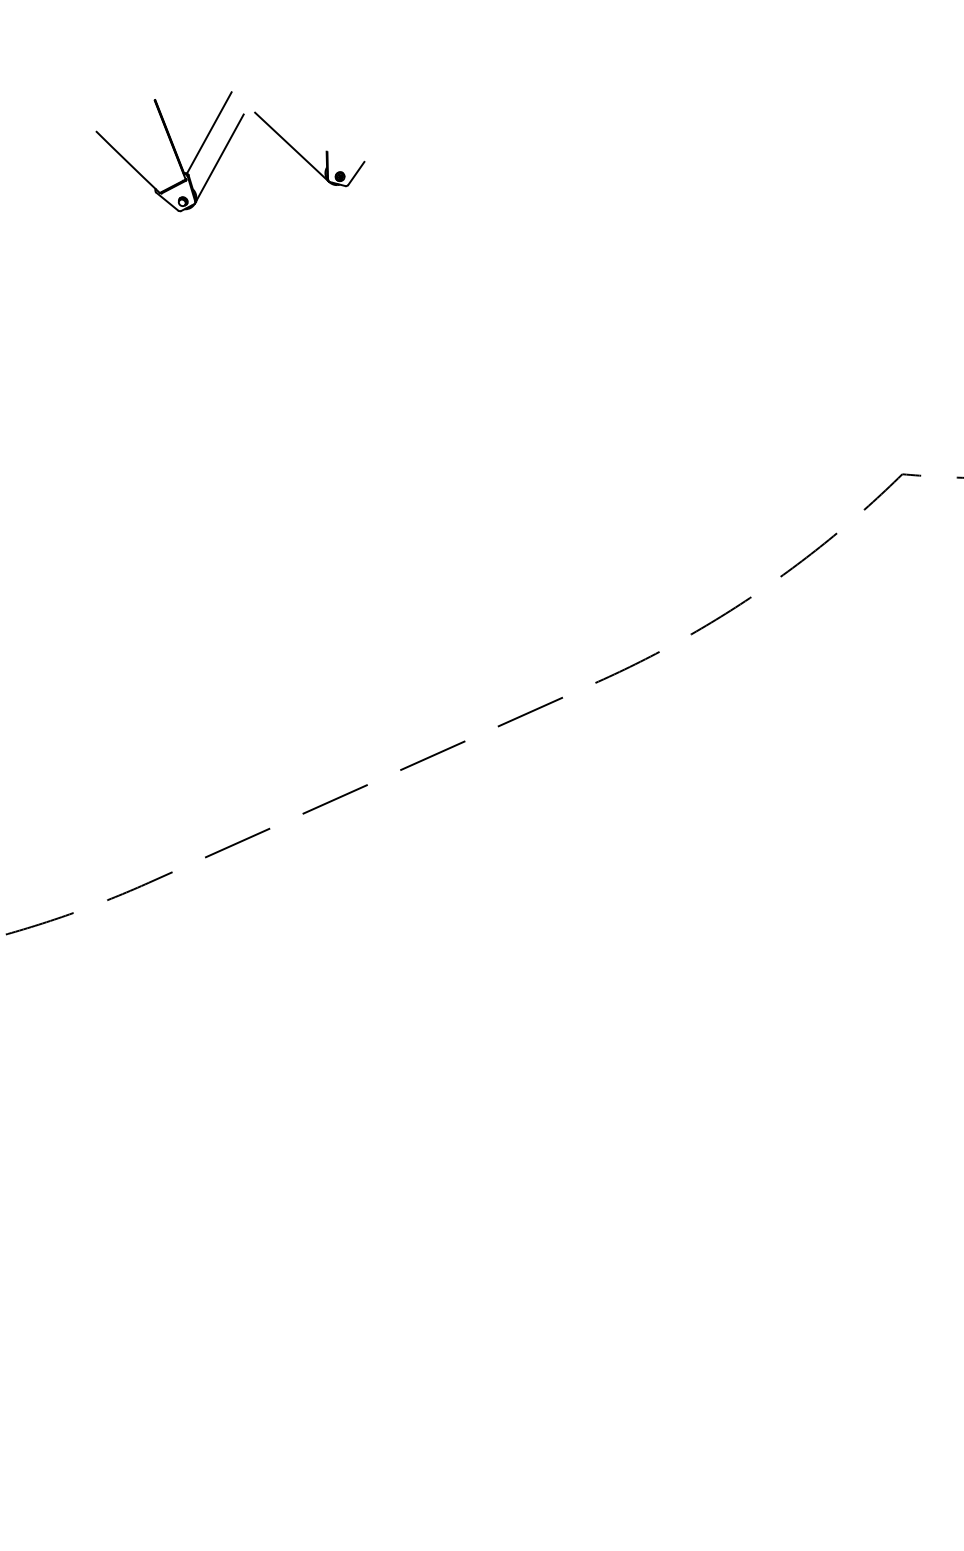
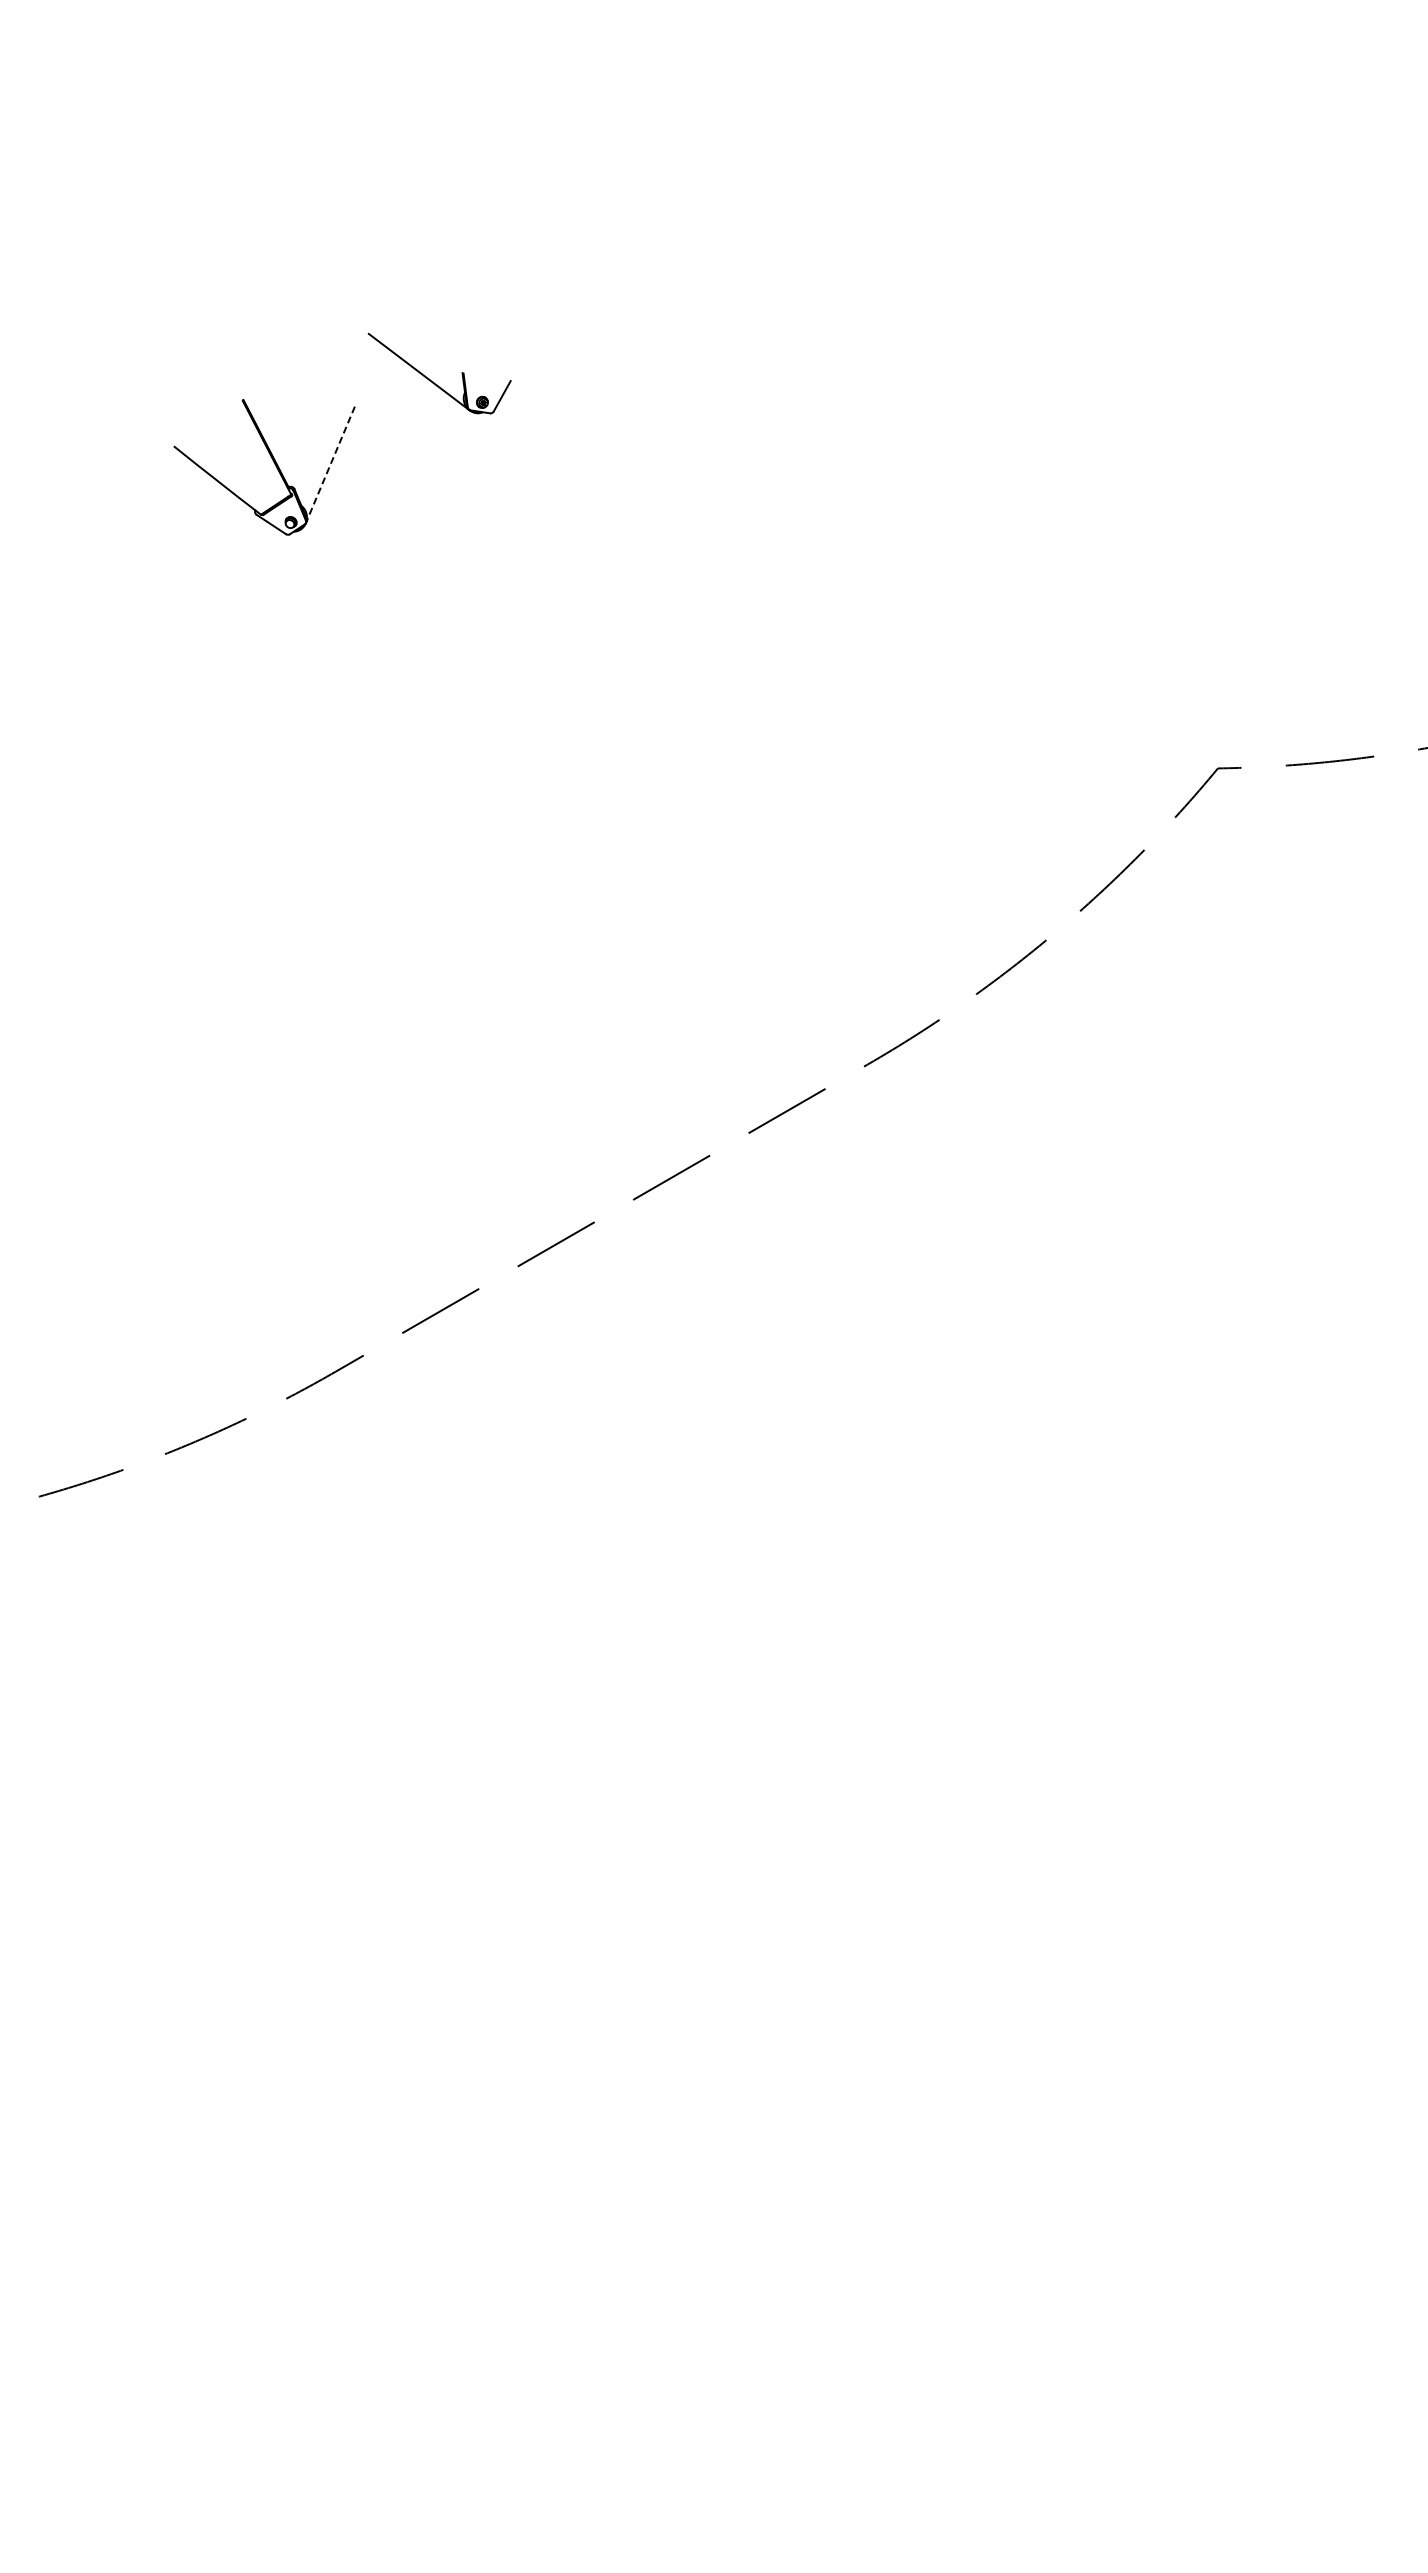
line: (209, 132) -> (314, 433), removed
part: (302, 155) -> (433, 381), moved
line: (220, 157) -> (331, 463), solid -> dashed

